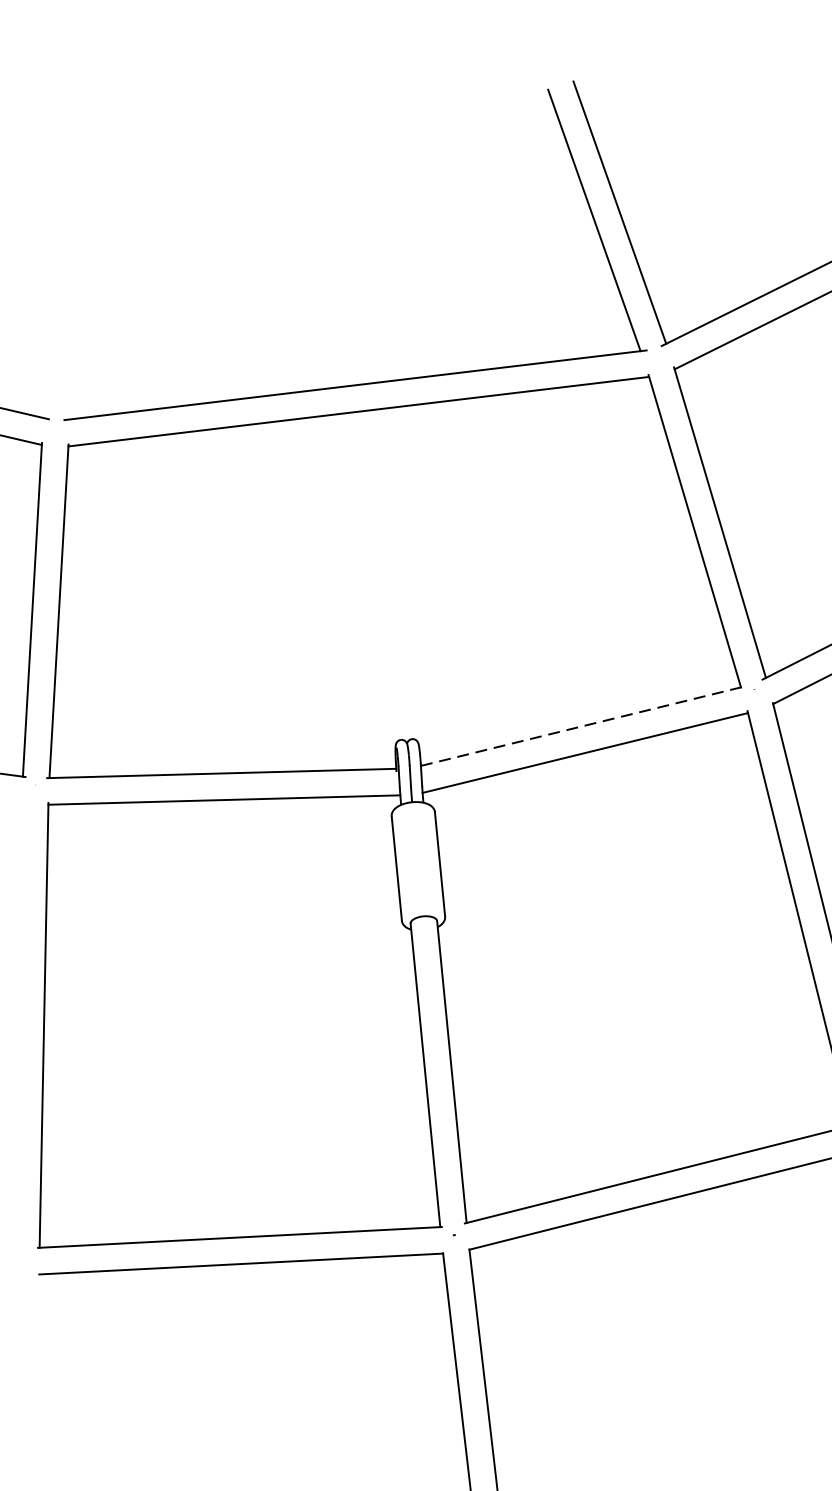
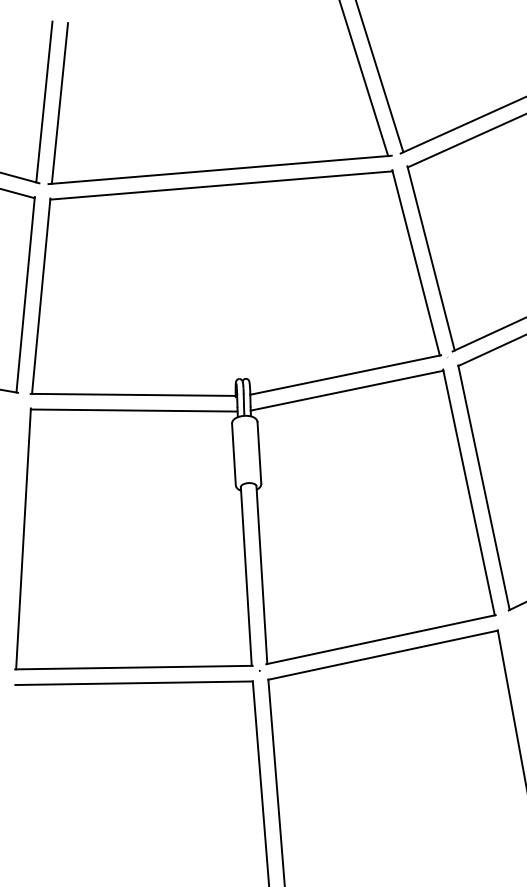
line: (52, 279) -> (44, 101), added
line: (78, 282) -> (59, 103), added
line: (583, 725) -> (346, 374), dashed -> solid

